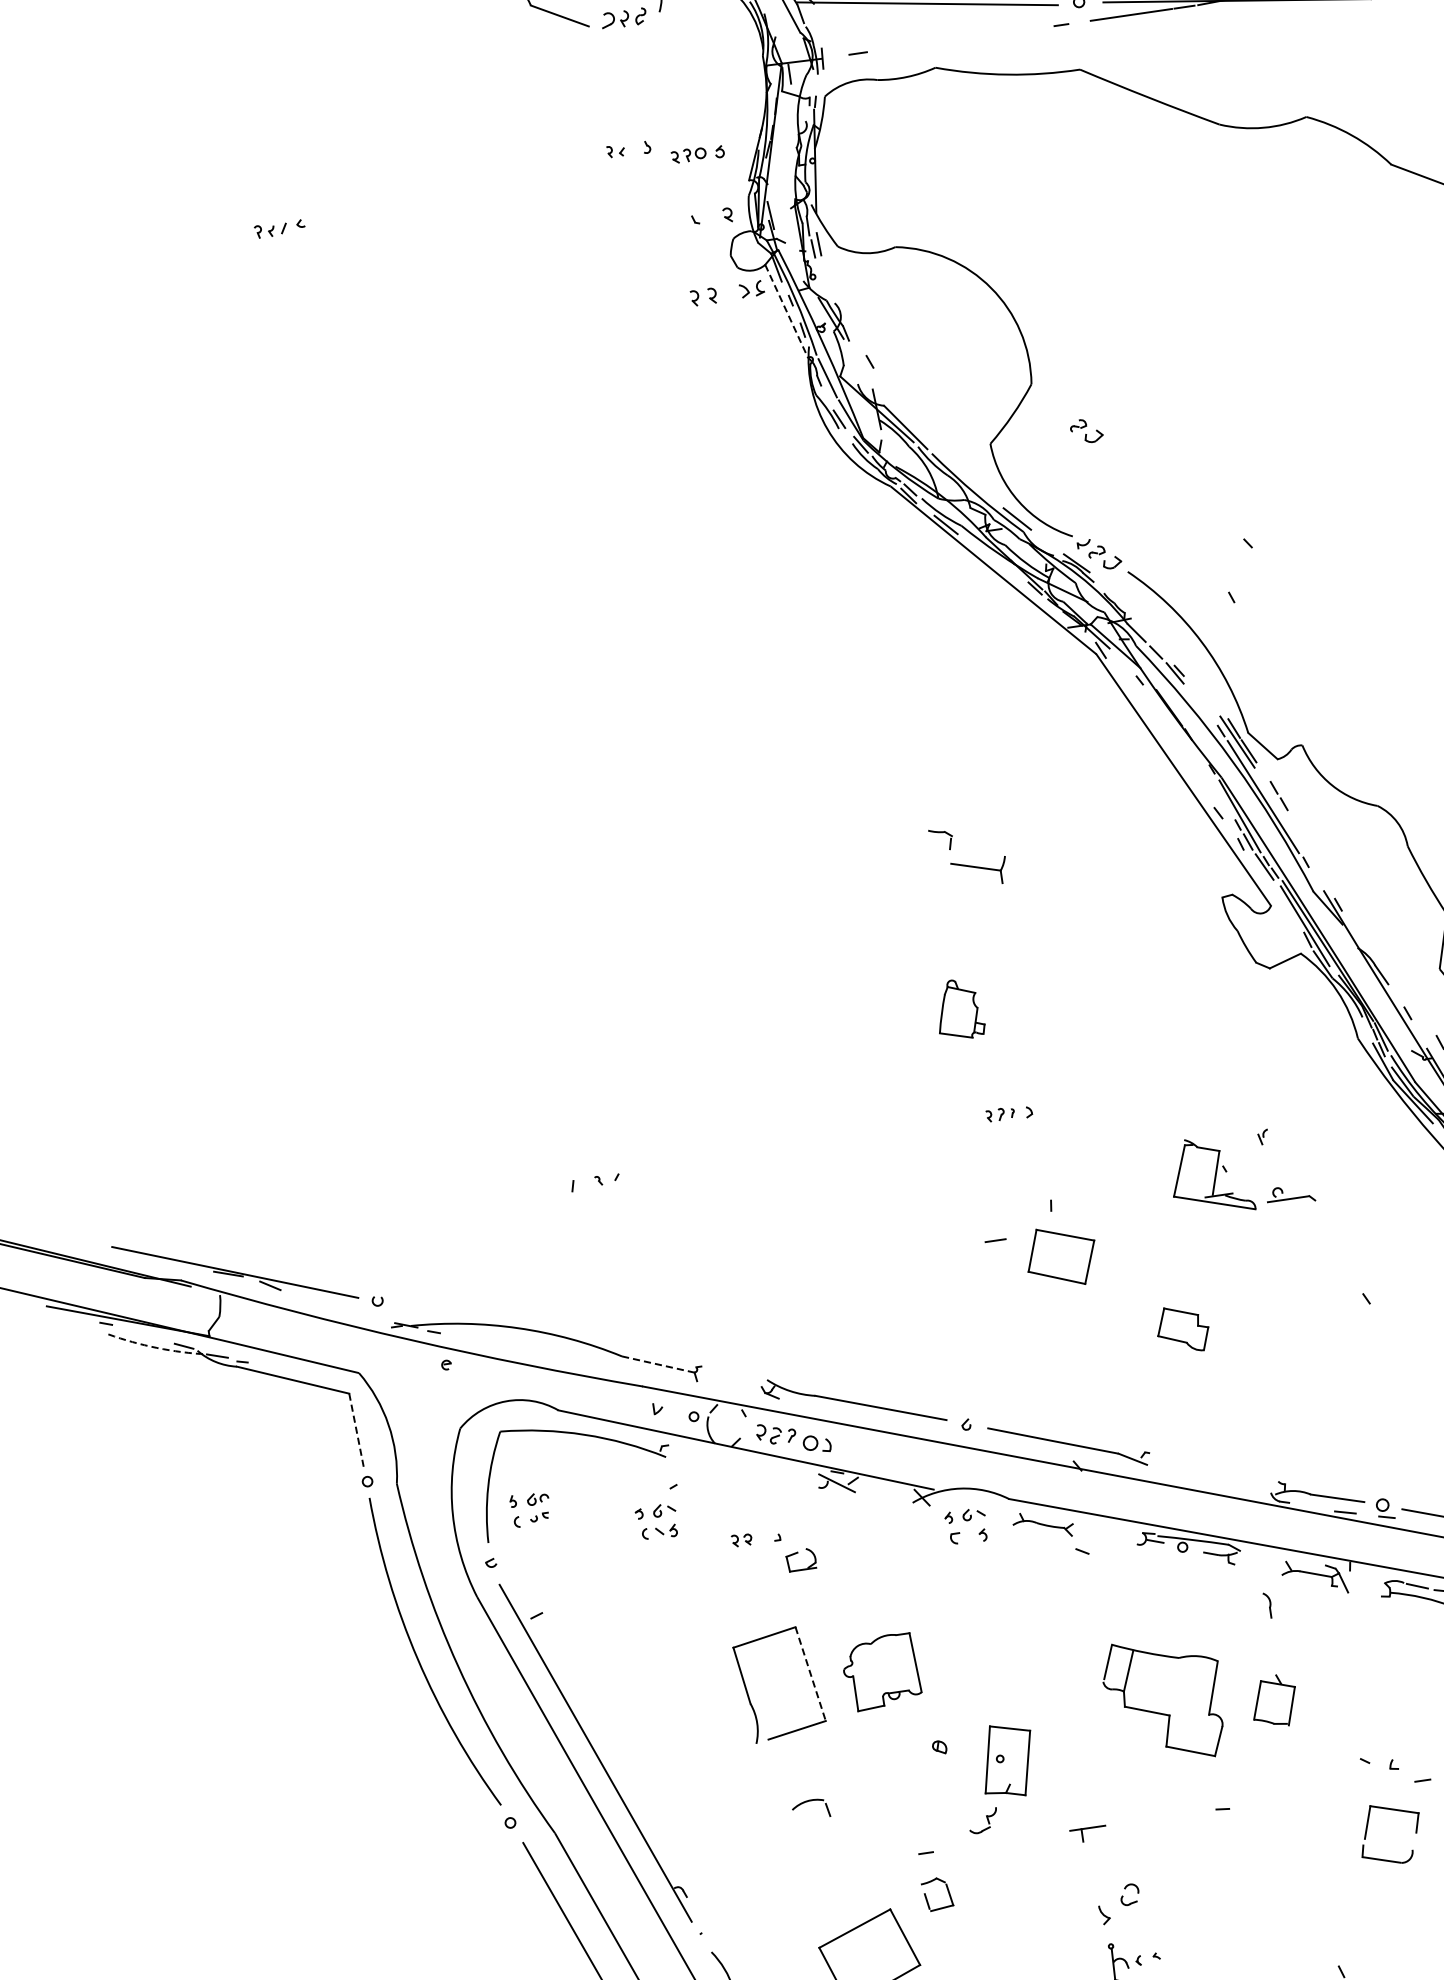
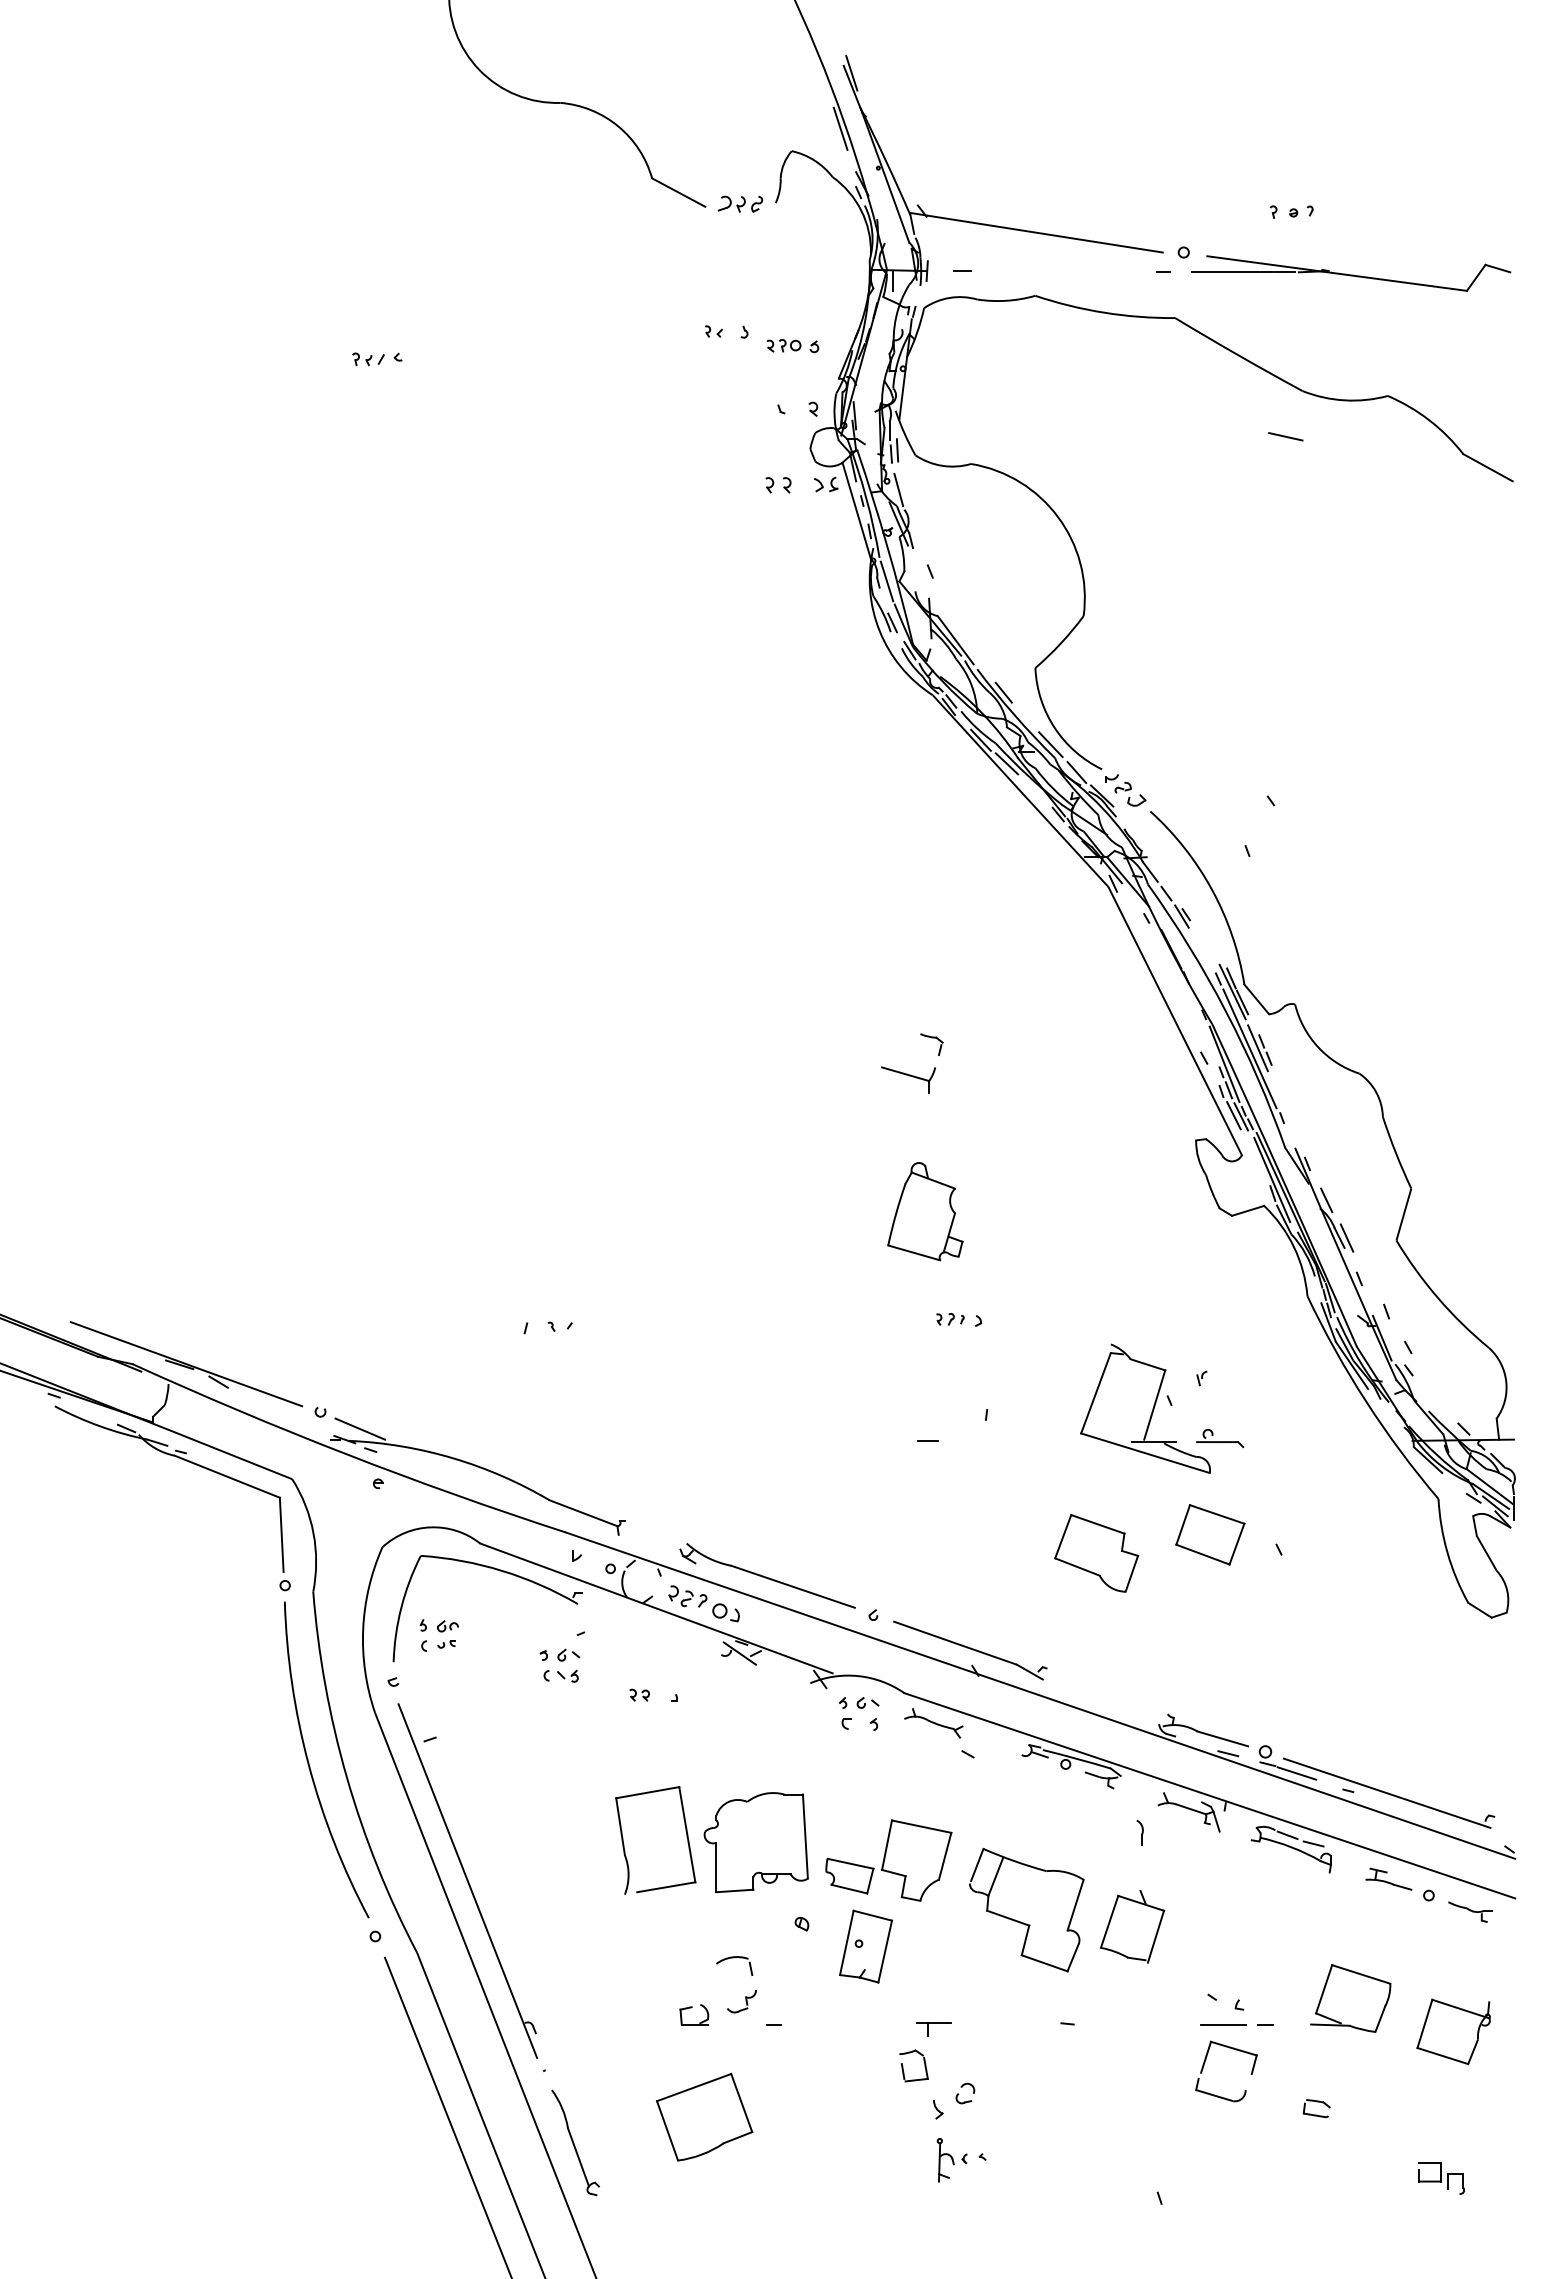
line: (1209, 173) -> (1285, 436), added
line: (825, 283) -> (898, 489), added
line: (786, 312) -> (856, 511), dashed -> solid
part: (1086, 430) -> (1130, 668), removed
line: (961, 473) -> (1003, 692), added
line: (1047, 543) -> (1076, 772), added
line: (975, 544) -> (1006, 763), added
line: (1270, 795) -> (1257, 1048), added
line: (1256, 866) -> (1233, 1115), added
part: (979, 872) -> (908, 1079), moved
line: (1363, 938) -> (1326, 1200), added
line: (1388, 973) -> (1346, 1237), added
part: (959, 1009) -> (925, 1211), size x1.67
part: (1210, 1175) -> (1145, 1408), size x1.67
part: (1061, 1256) -> (1210, 1534), moved
line: (419, 1311) -> (359, 1428), added
part: (1182, 1329) -> (1096, 1553), size x1.67
arc: (157, 1348) -> (100, 1426), dashed -> solid
line: (658, 1364) -> (583, 1513), dashed -> solid
line: (356, 1431) -> (281, 1535), dashed -> solid
line: (1417, 1522) -> (1296, 1773), added
part: (797, 1554) -> (691, 2008), moved
part: (1017, 1670) -> (888, 1860), added
part: (880, 1671) -> (755, 1842), size x1.43
line: (810, 1674) -> (687, 1835), dashed -> solid
part: (1274, 1701) -> (1132, 1926), size x1.43
line: (1380, 1786) -> (1223, 2024), added
part: (809, 1801) -> (734, 1958), moved
part: (982, 1821) -> (741, 2001), moved
part: (926, 1896) -> (903, 2066), moved

